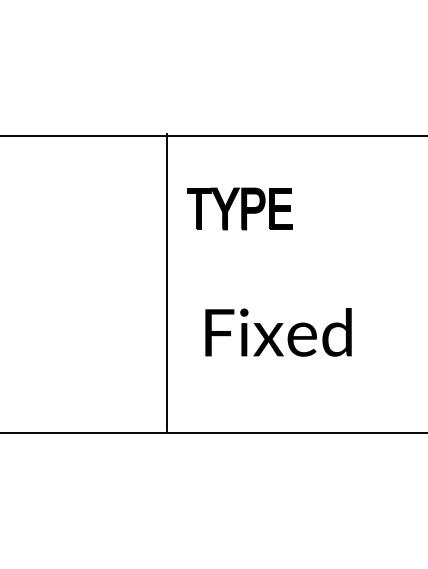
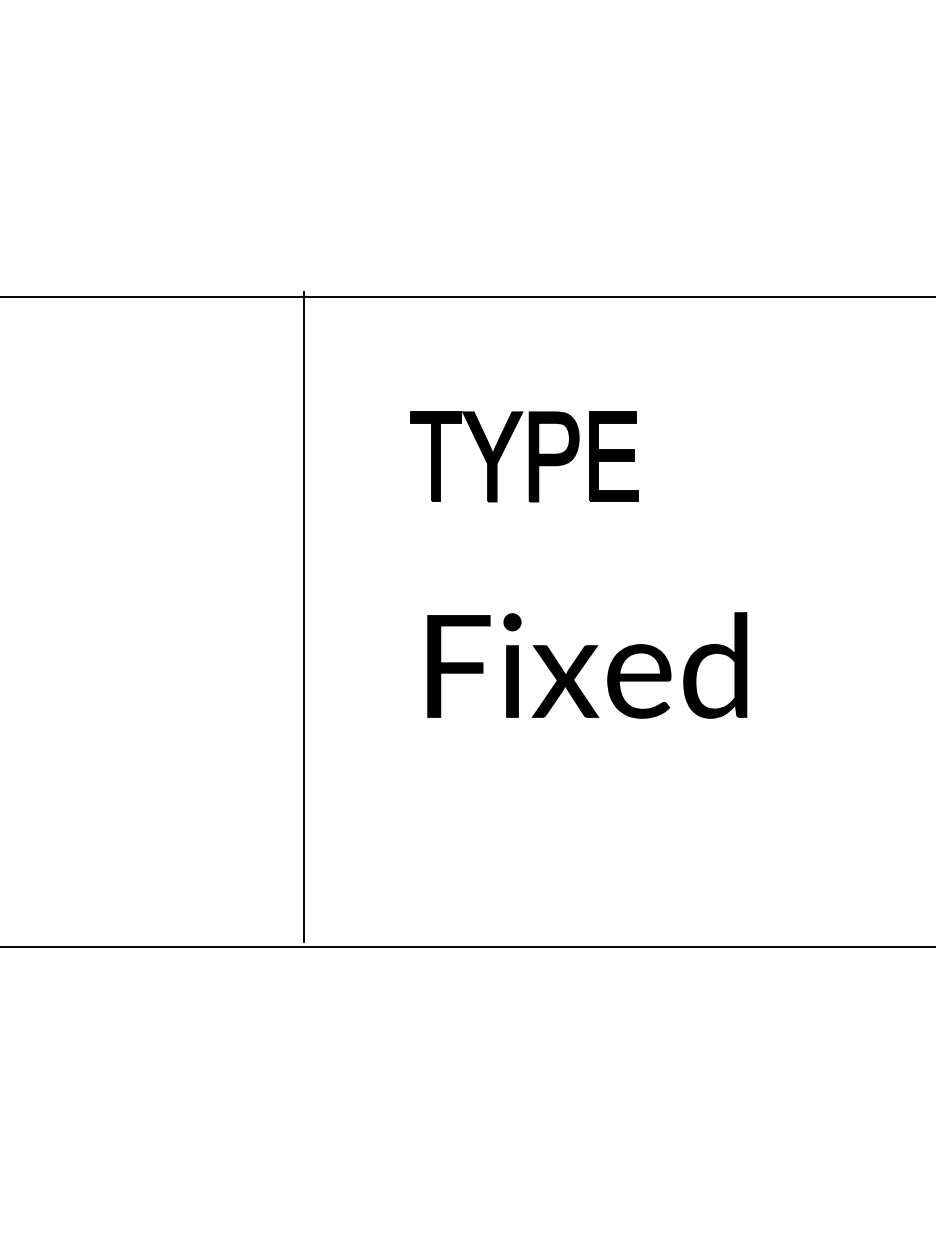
line: (167, 281) -> (305, 615), moved
text: (278, 332) -> (587, 665), moved

